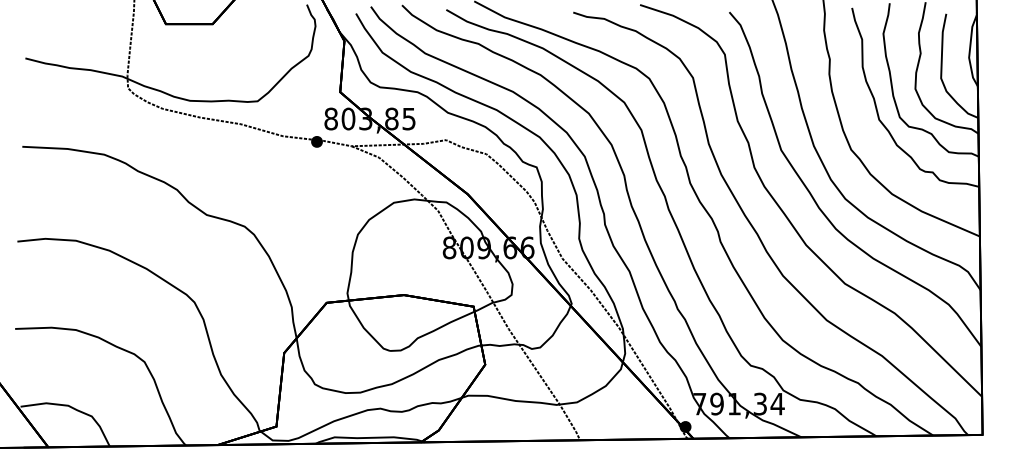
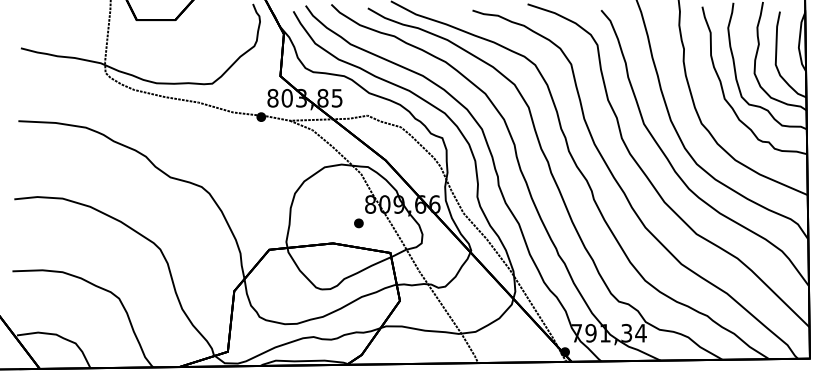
part: (435, 270) -> (358, 223), added

